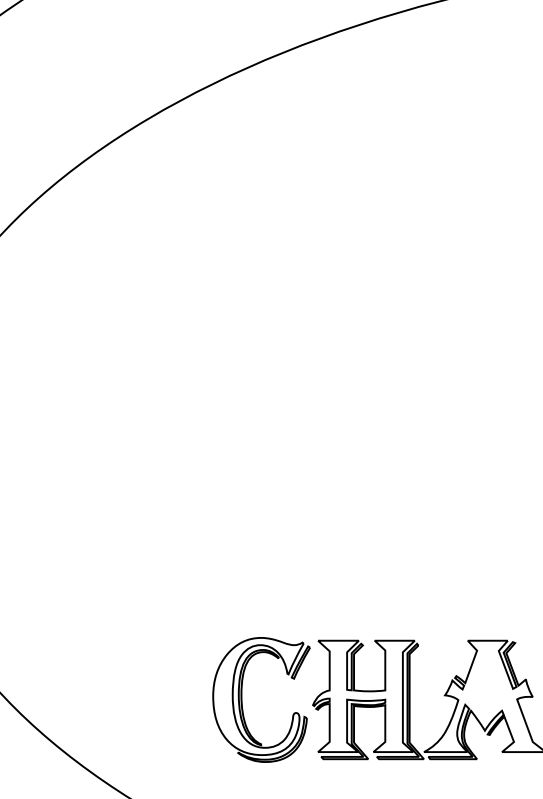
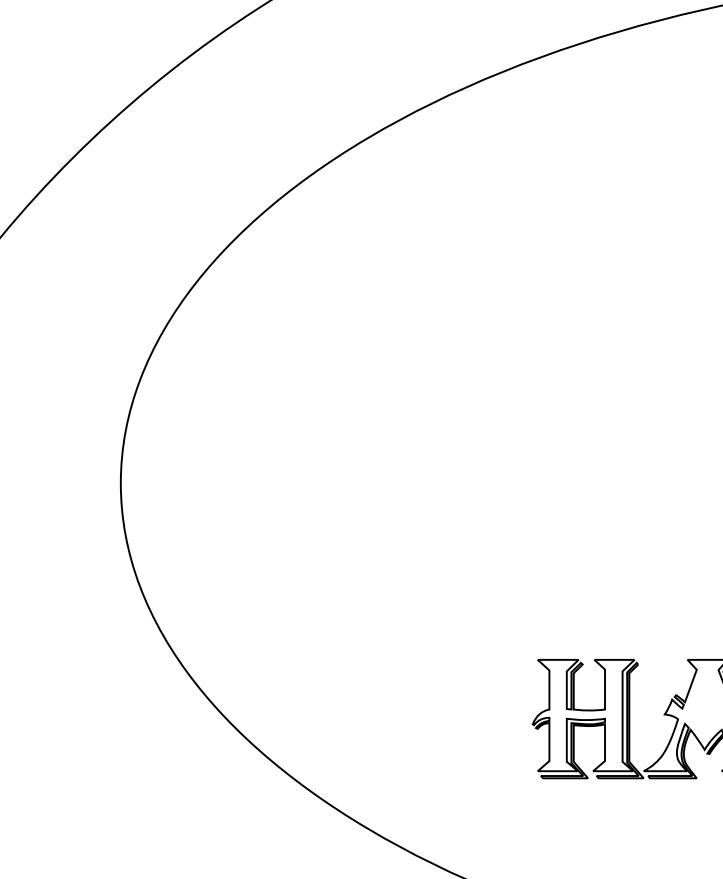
part: (242, 699) -> (462, 718), removed

